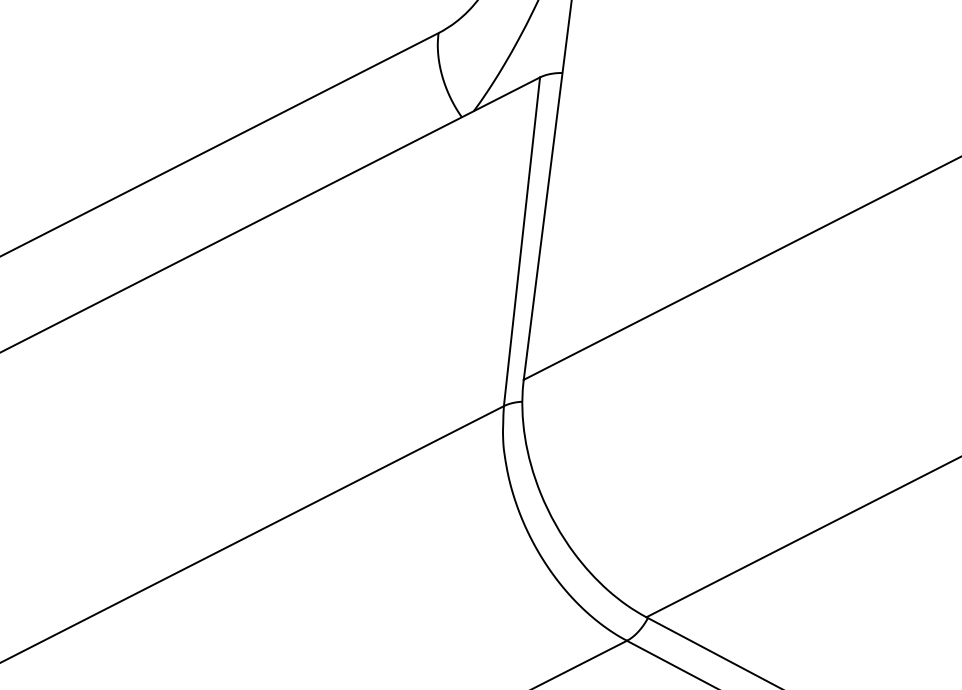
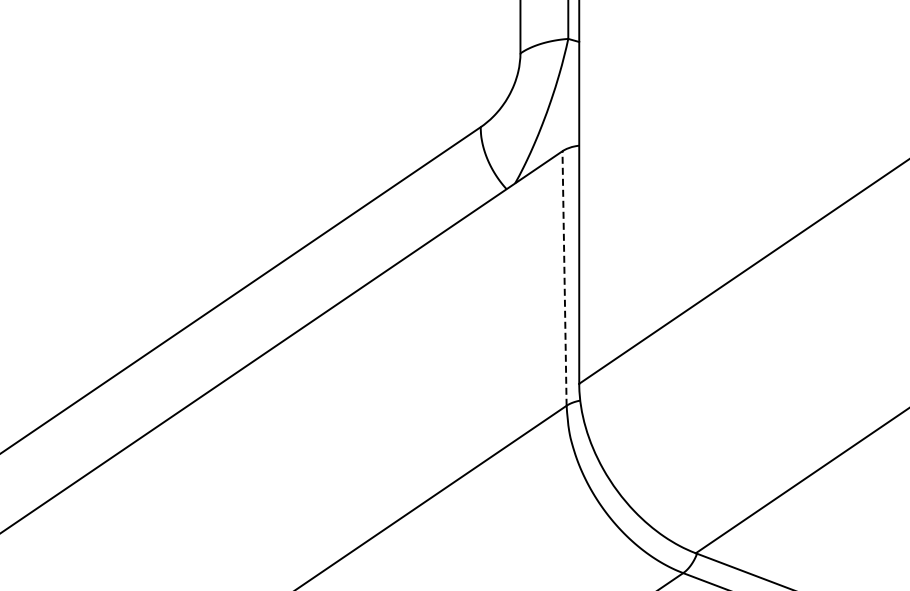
line: (521, 241) -> (564, 278), solid -> dashed

